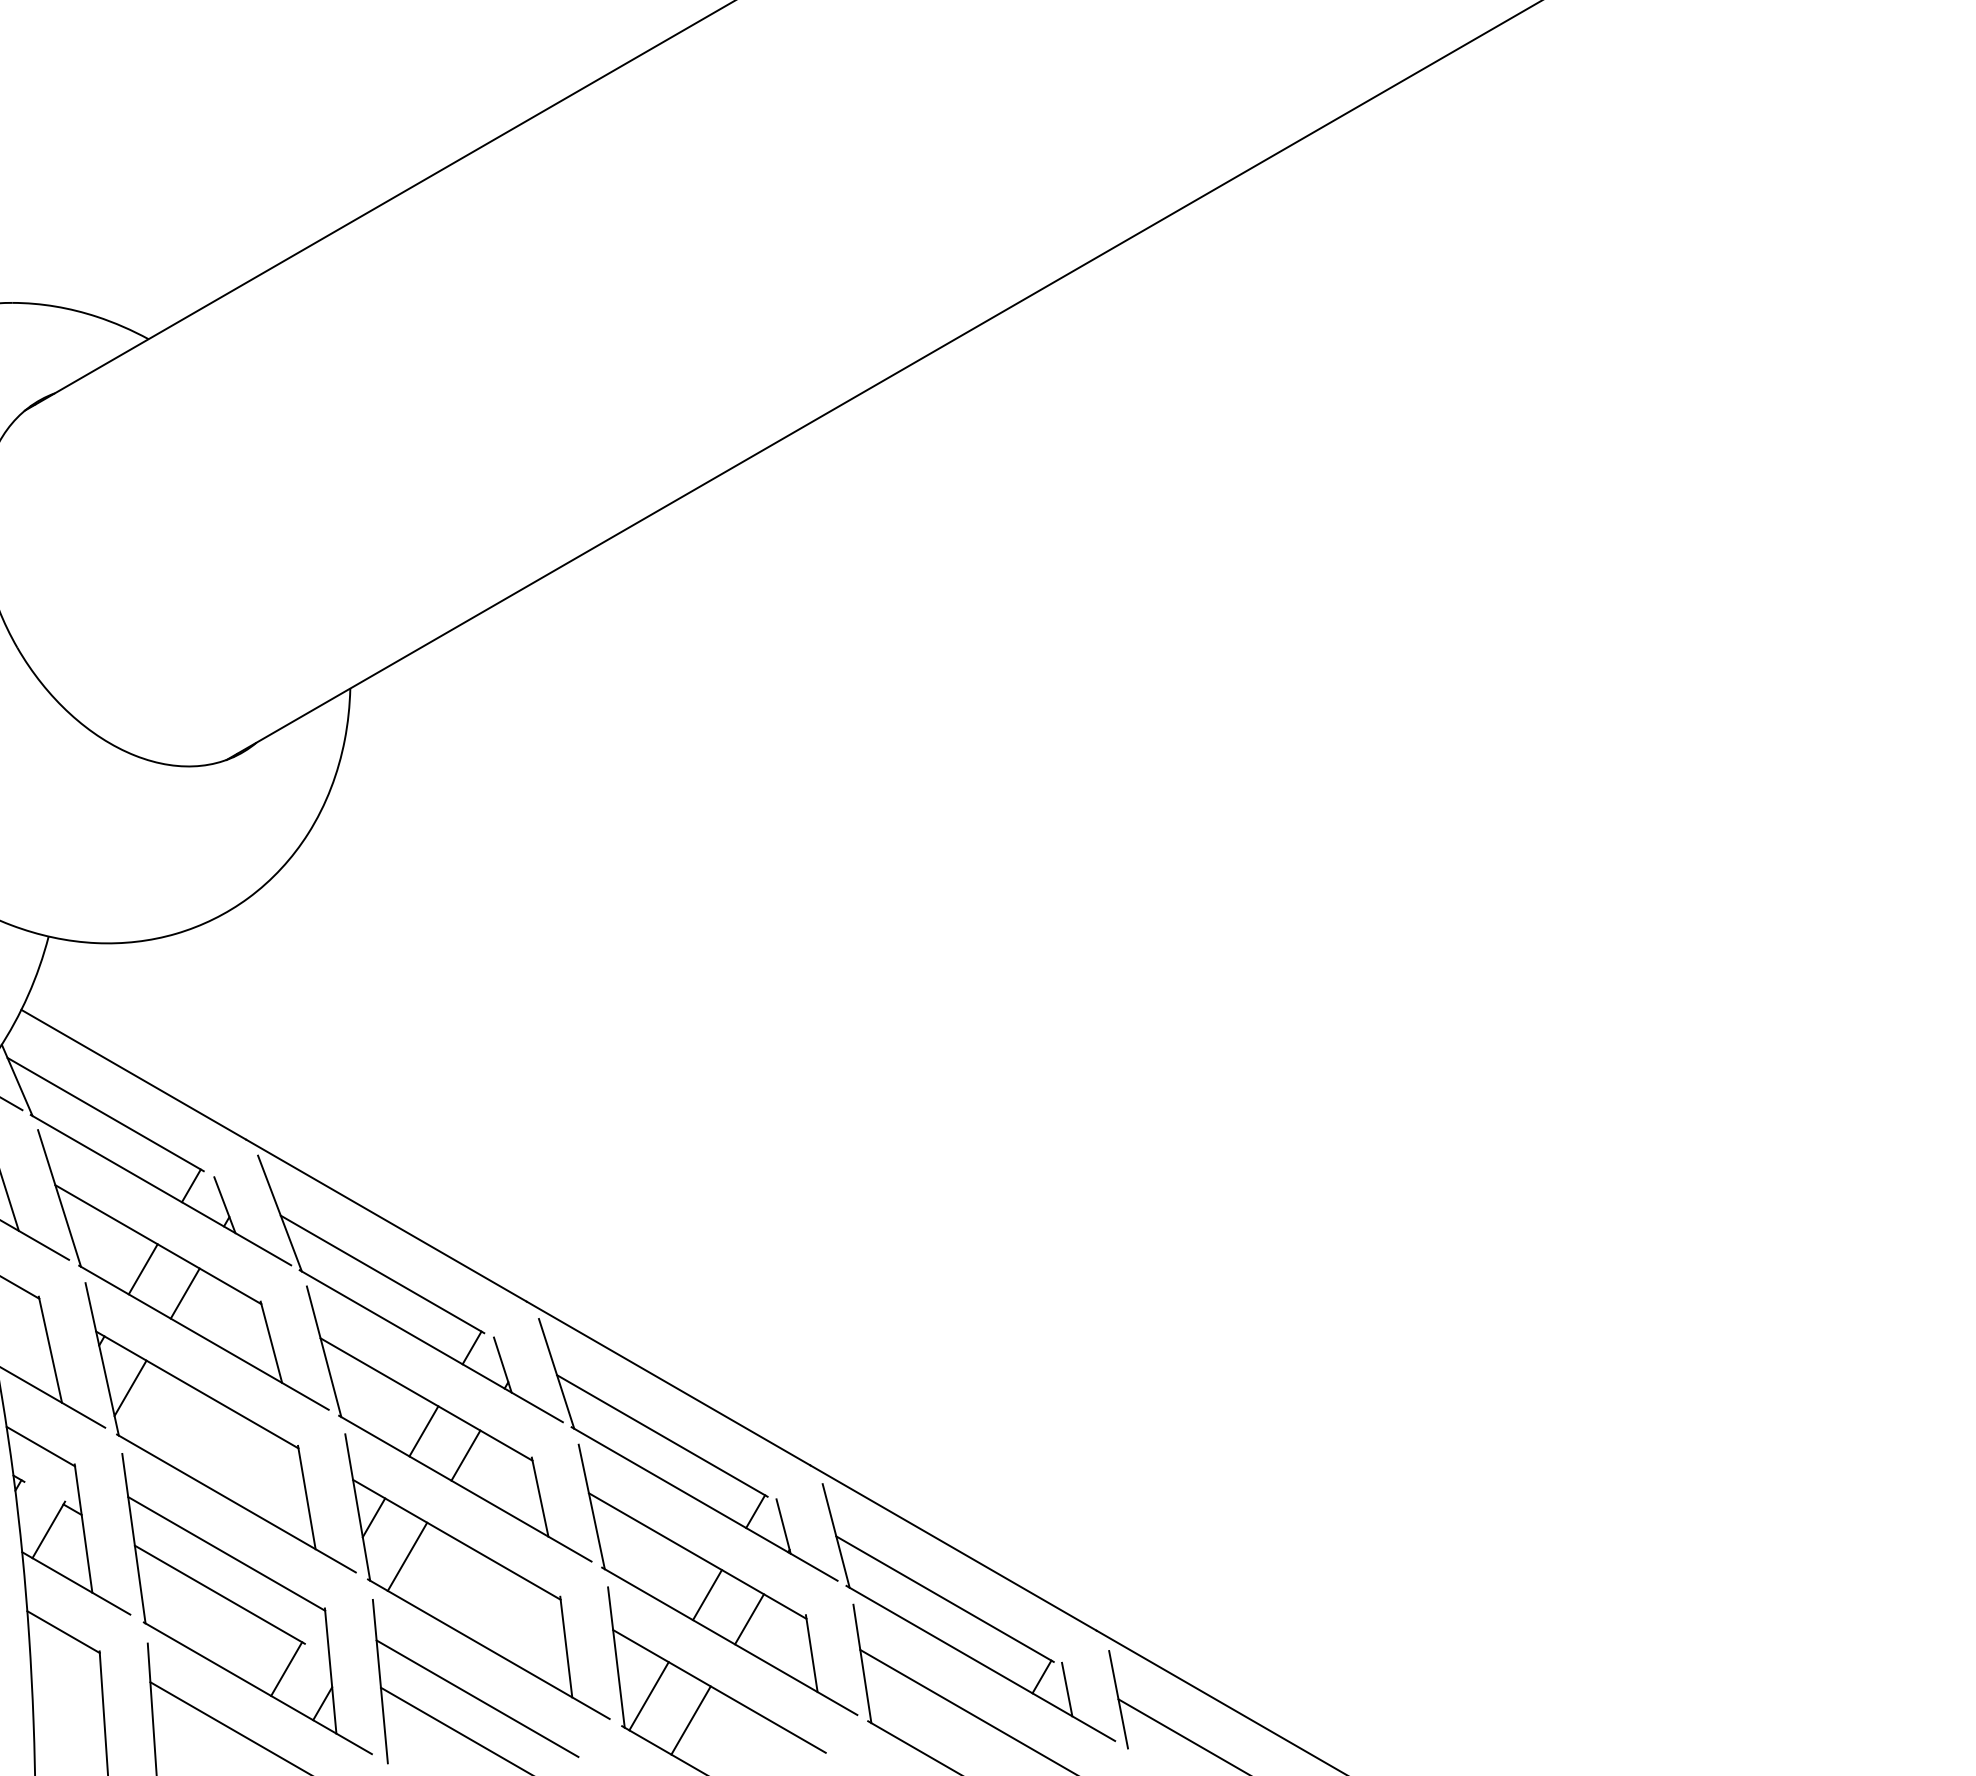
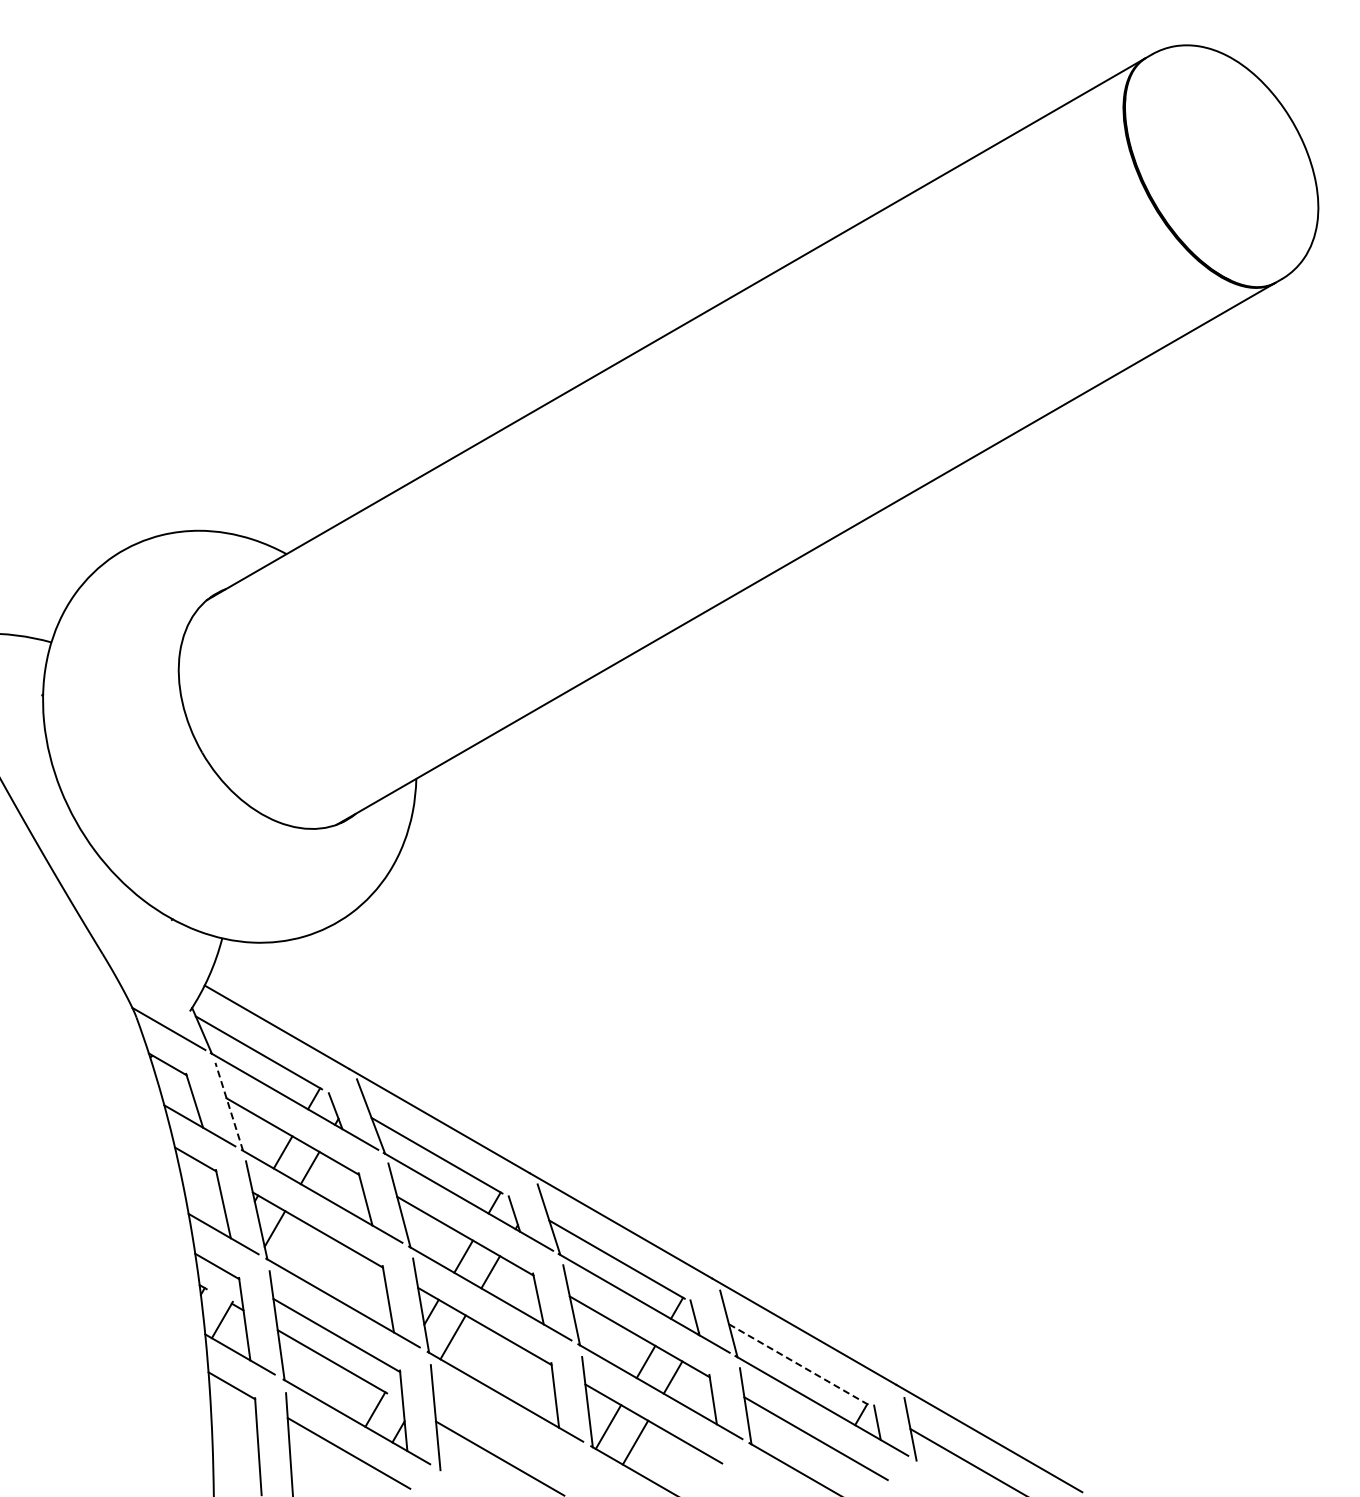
line: (59, 1197) -> (229, 1106), solid -> dashed
line: (944, 1598) -> (798, 1364), solid -> dashed
line: (478, 1698) -> (498, 1428), removed

